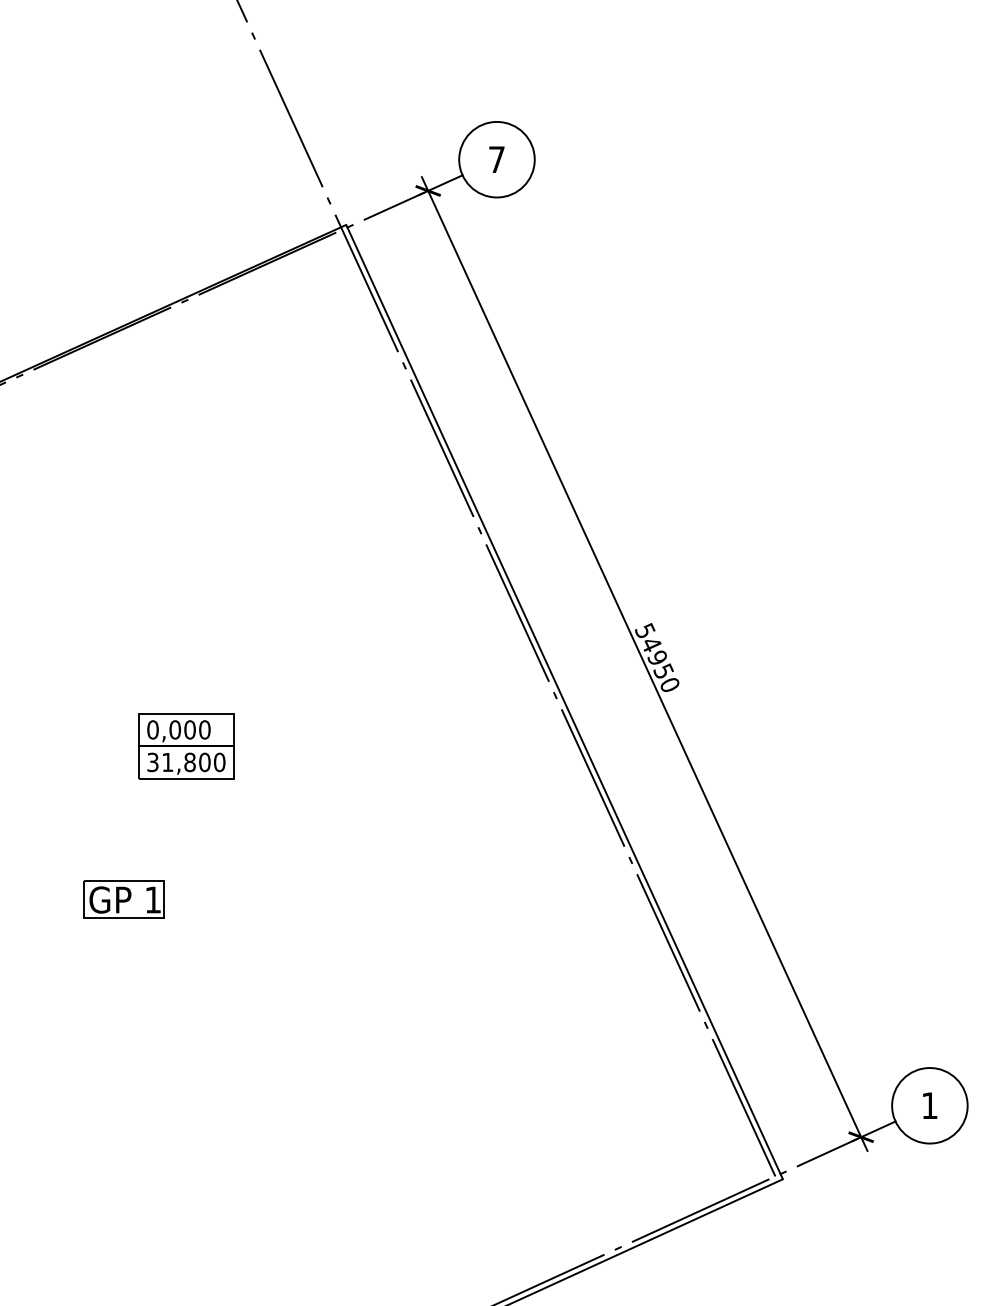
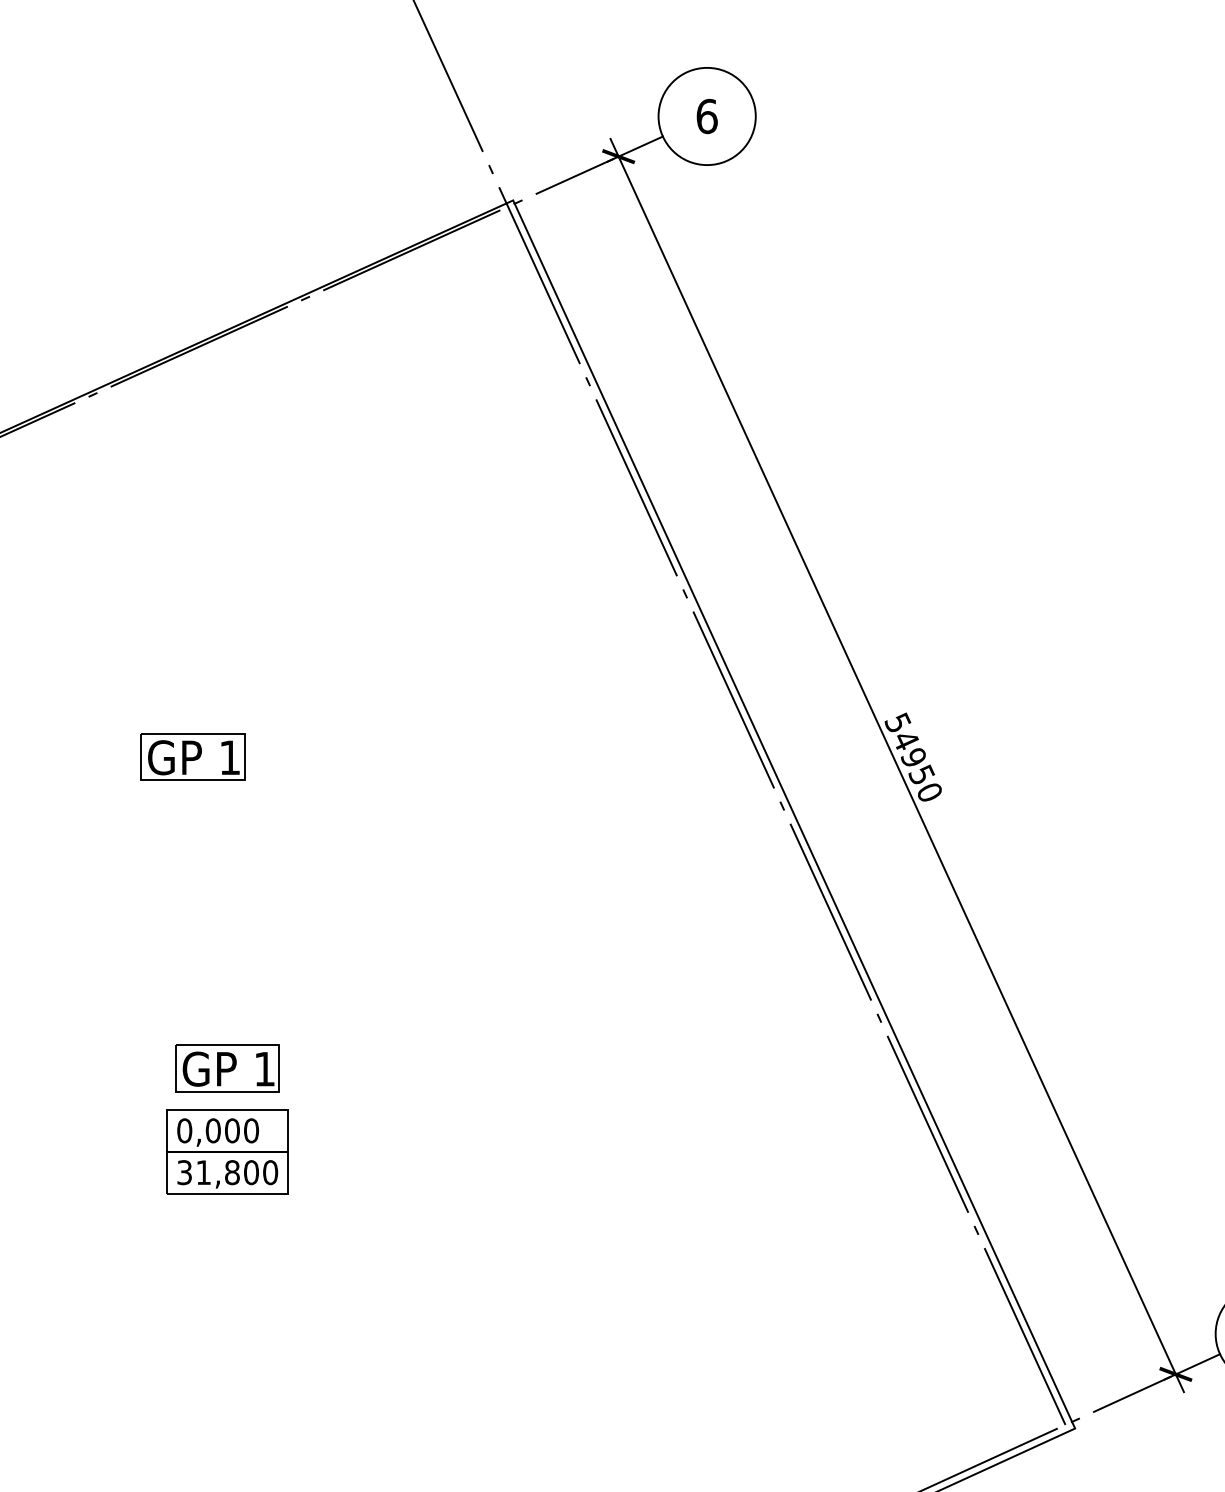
text: (497, 159) -> (707, 116), 7 -> 6
part: (96, 657) -> (191, 757), added
part: (186, 746) -> (227, 1152), moved

